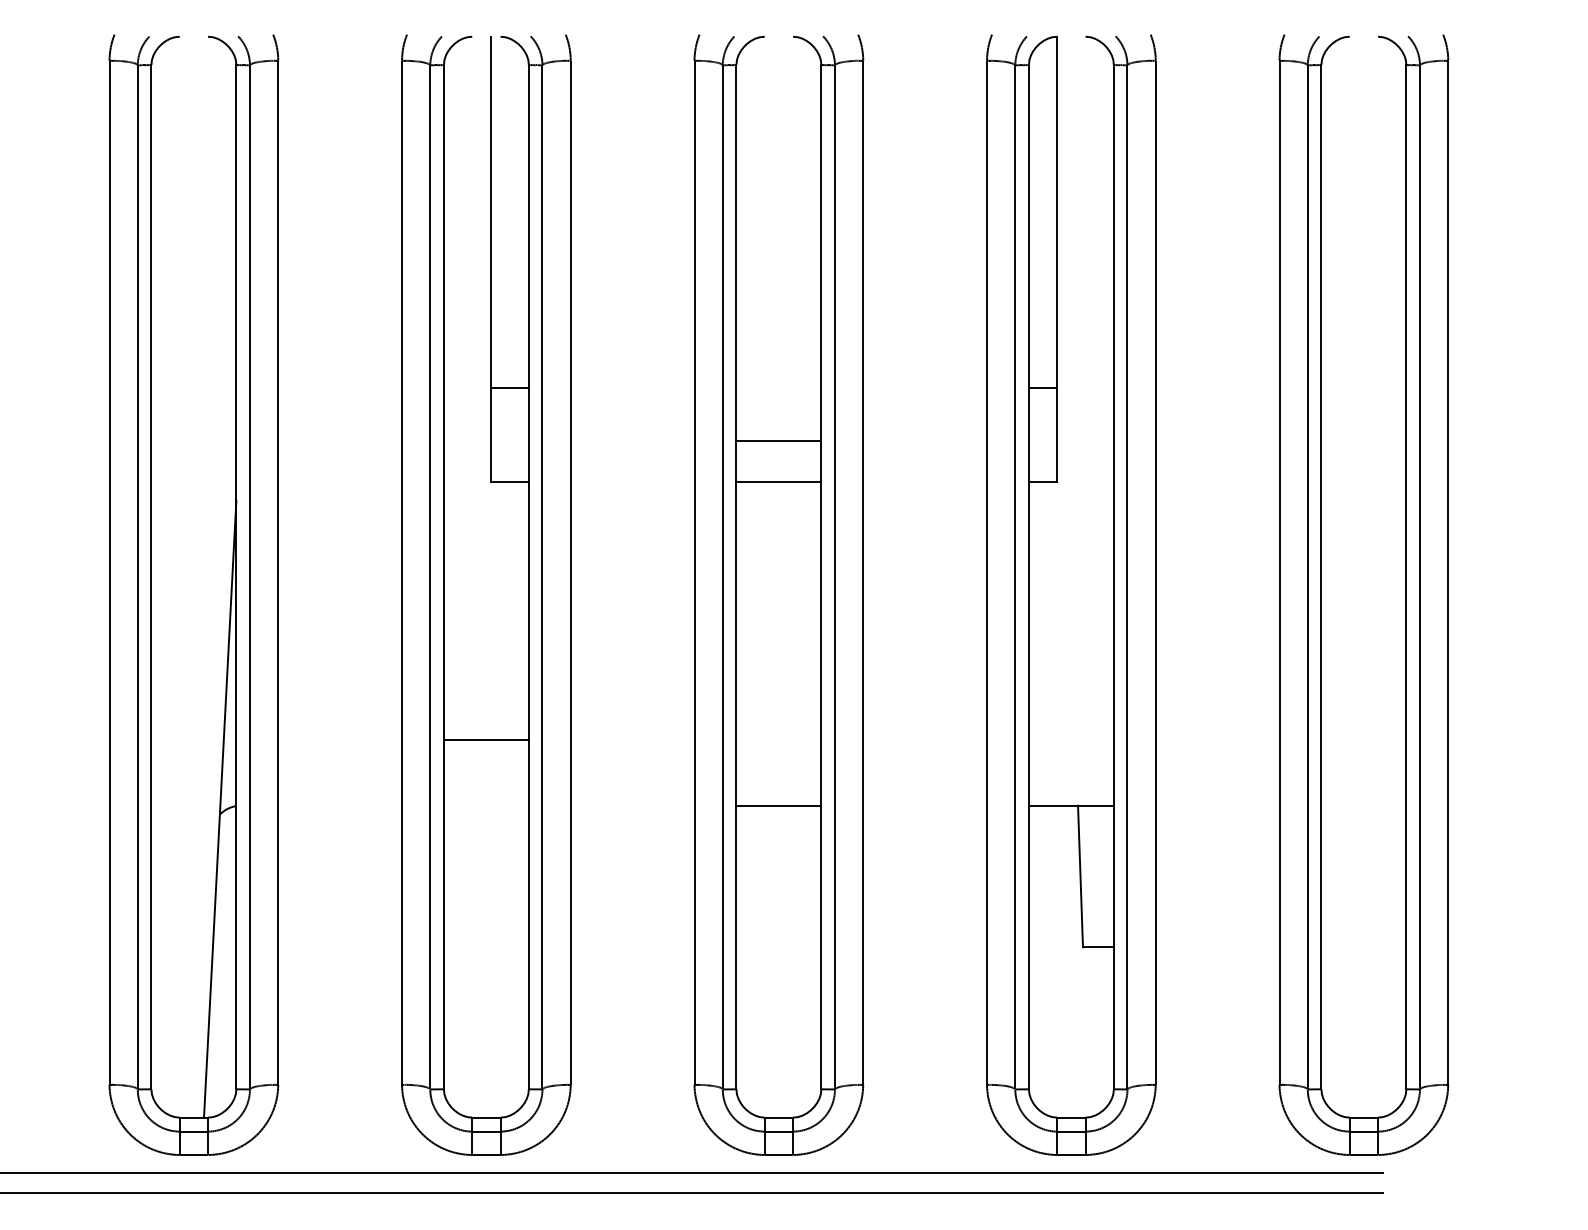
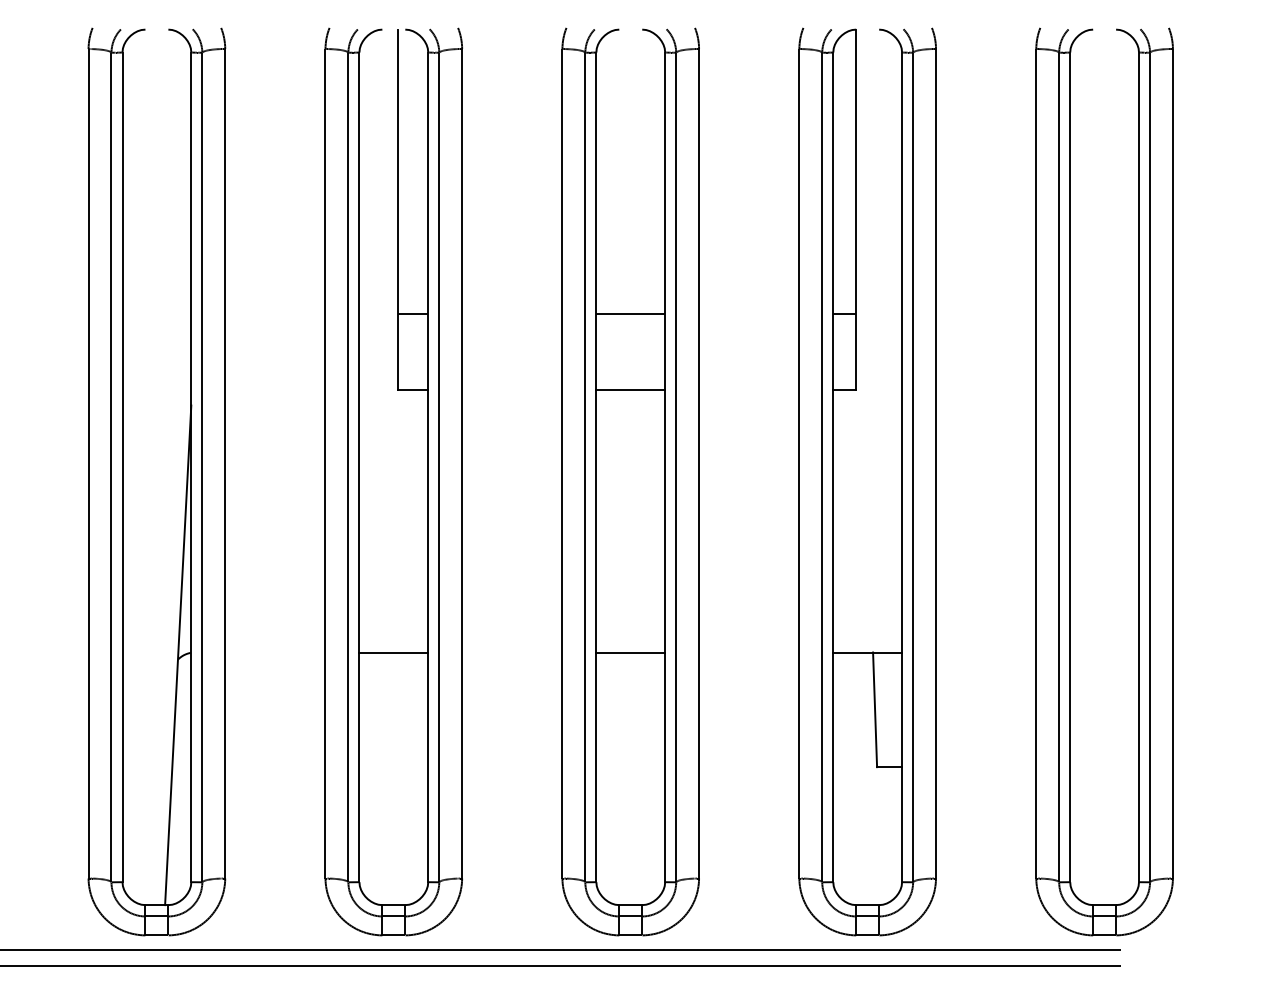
line: (778, 440) -> (630, 313), moved
line: (485, 739) -> (393, 652), moved

